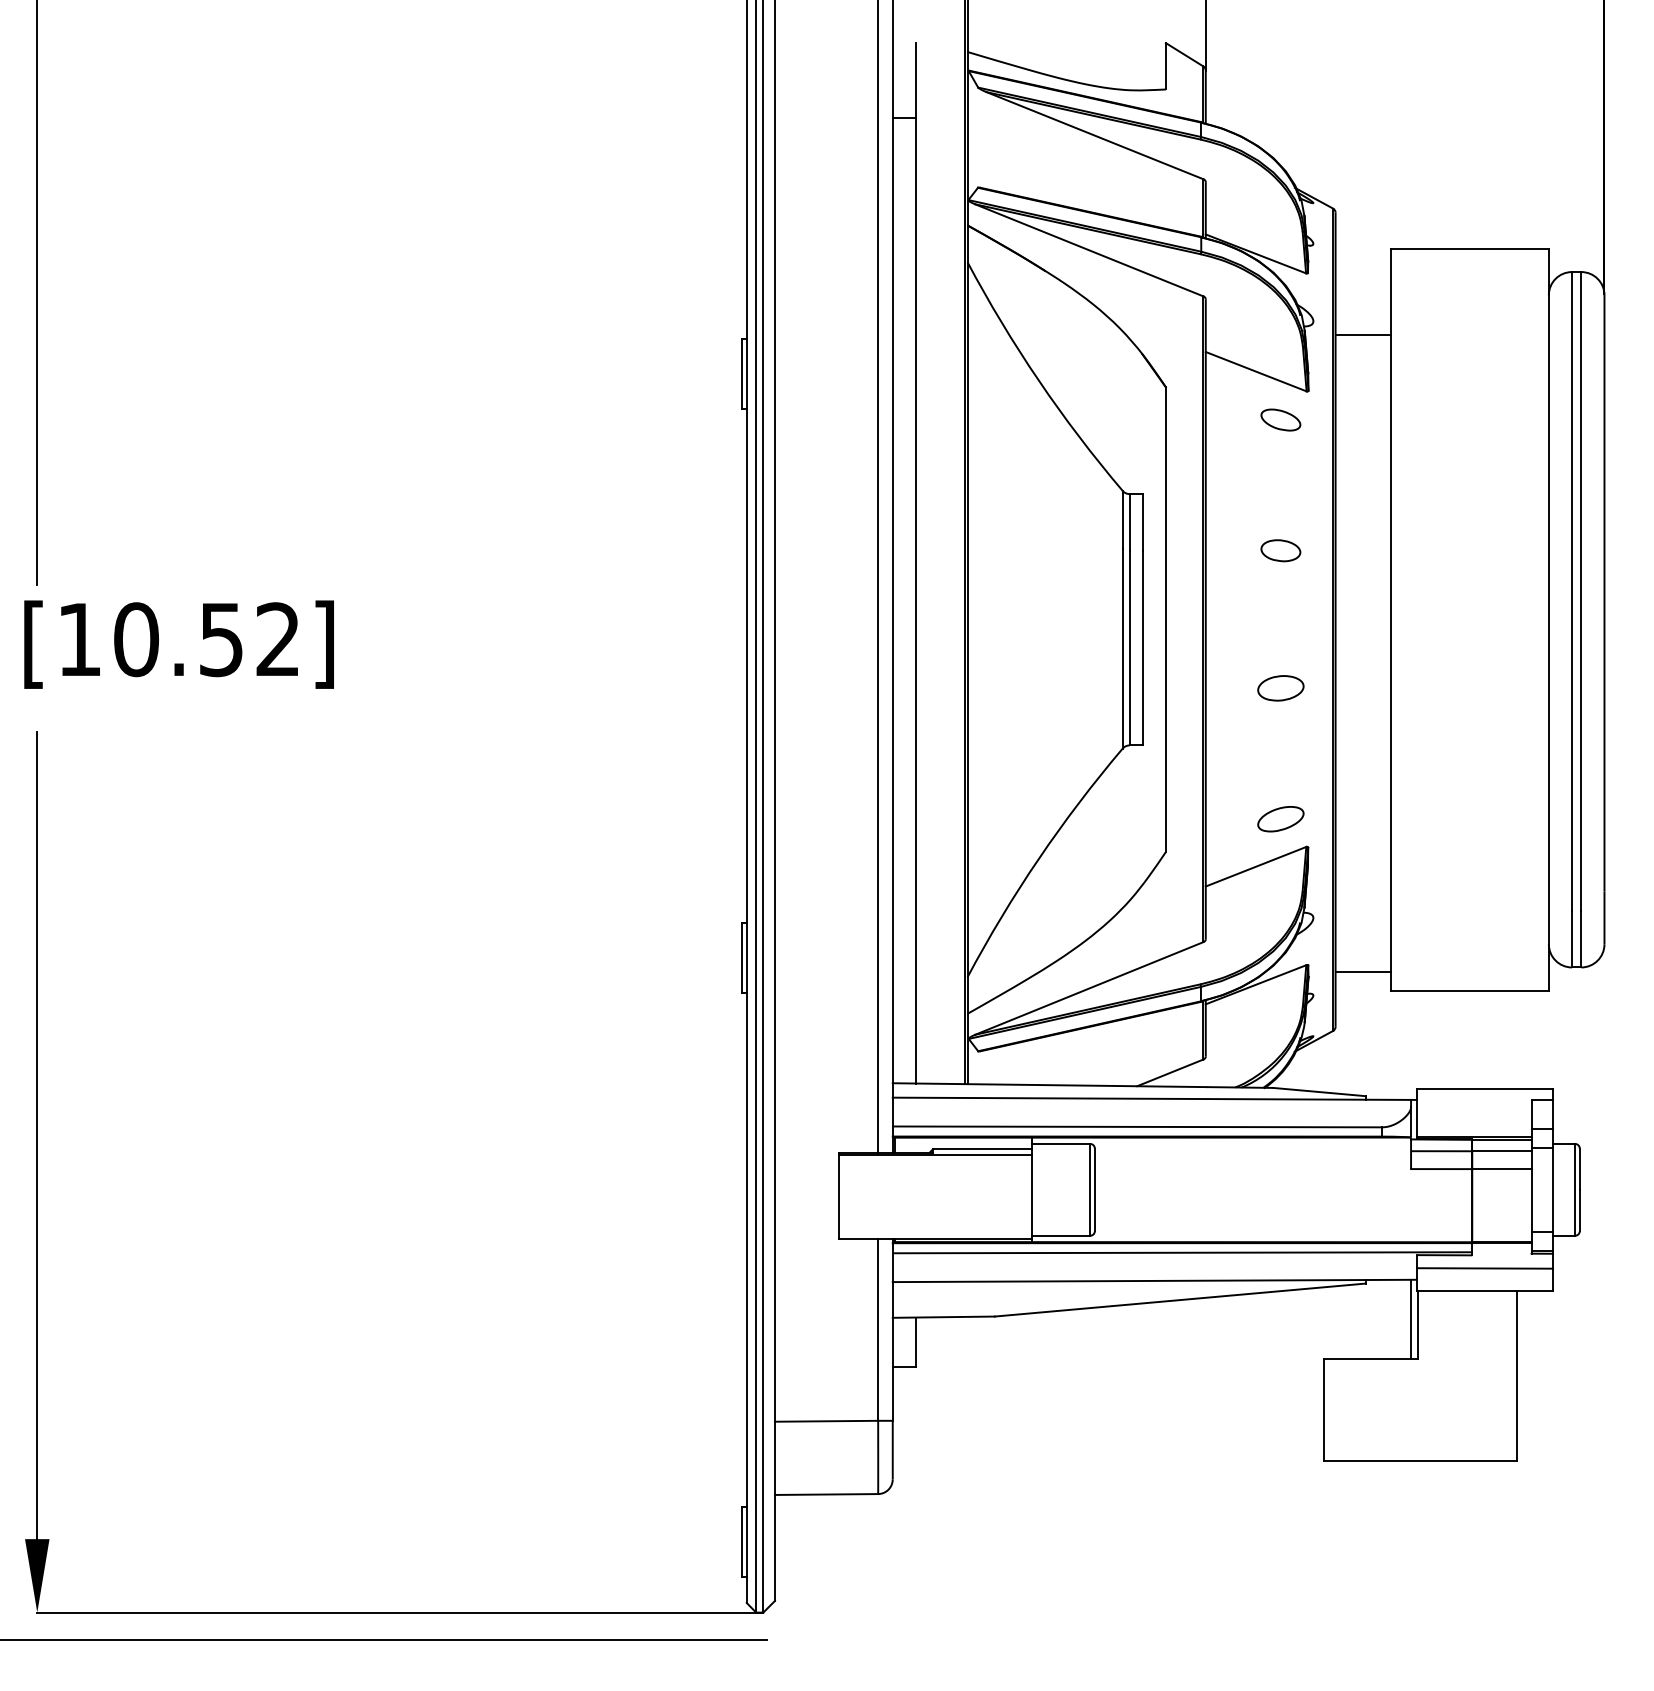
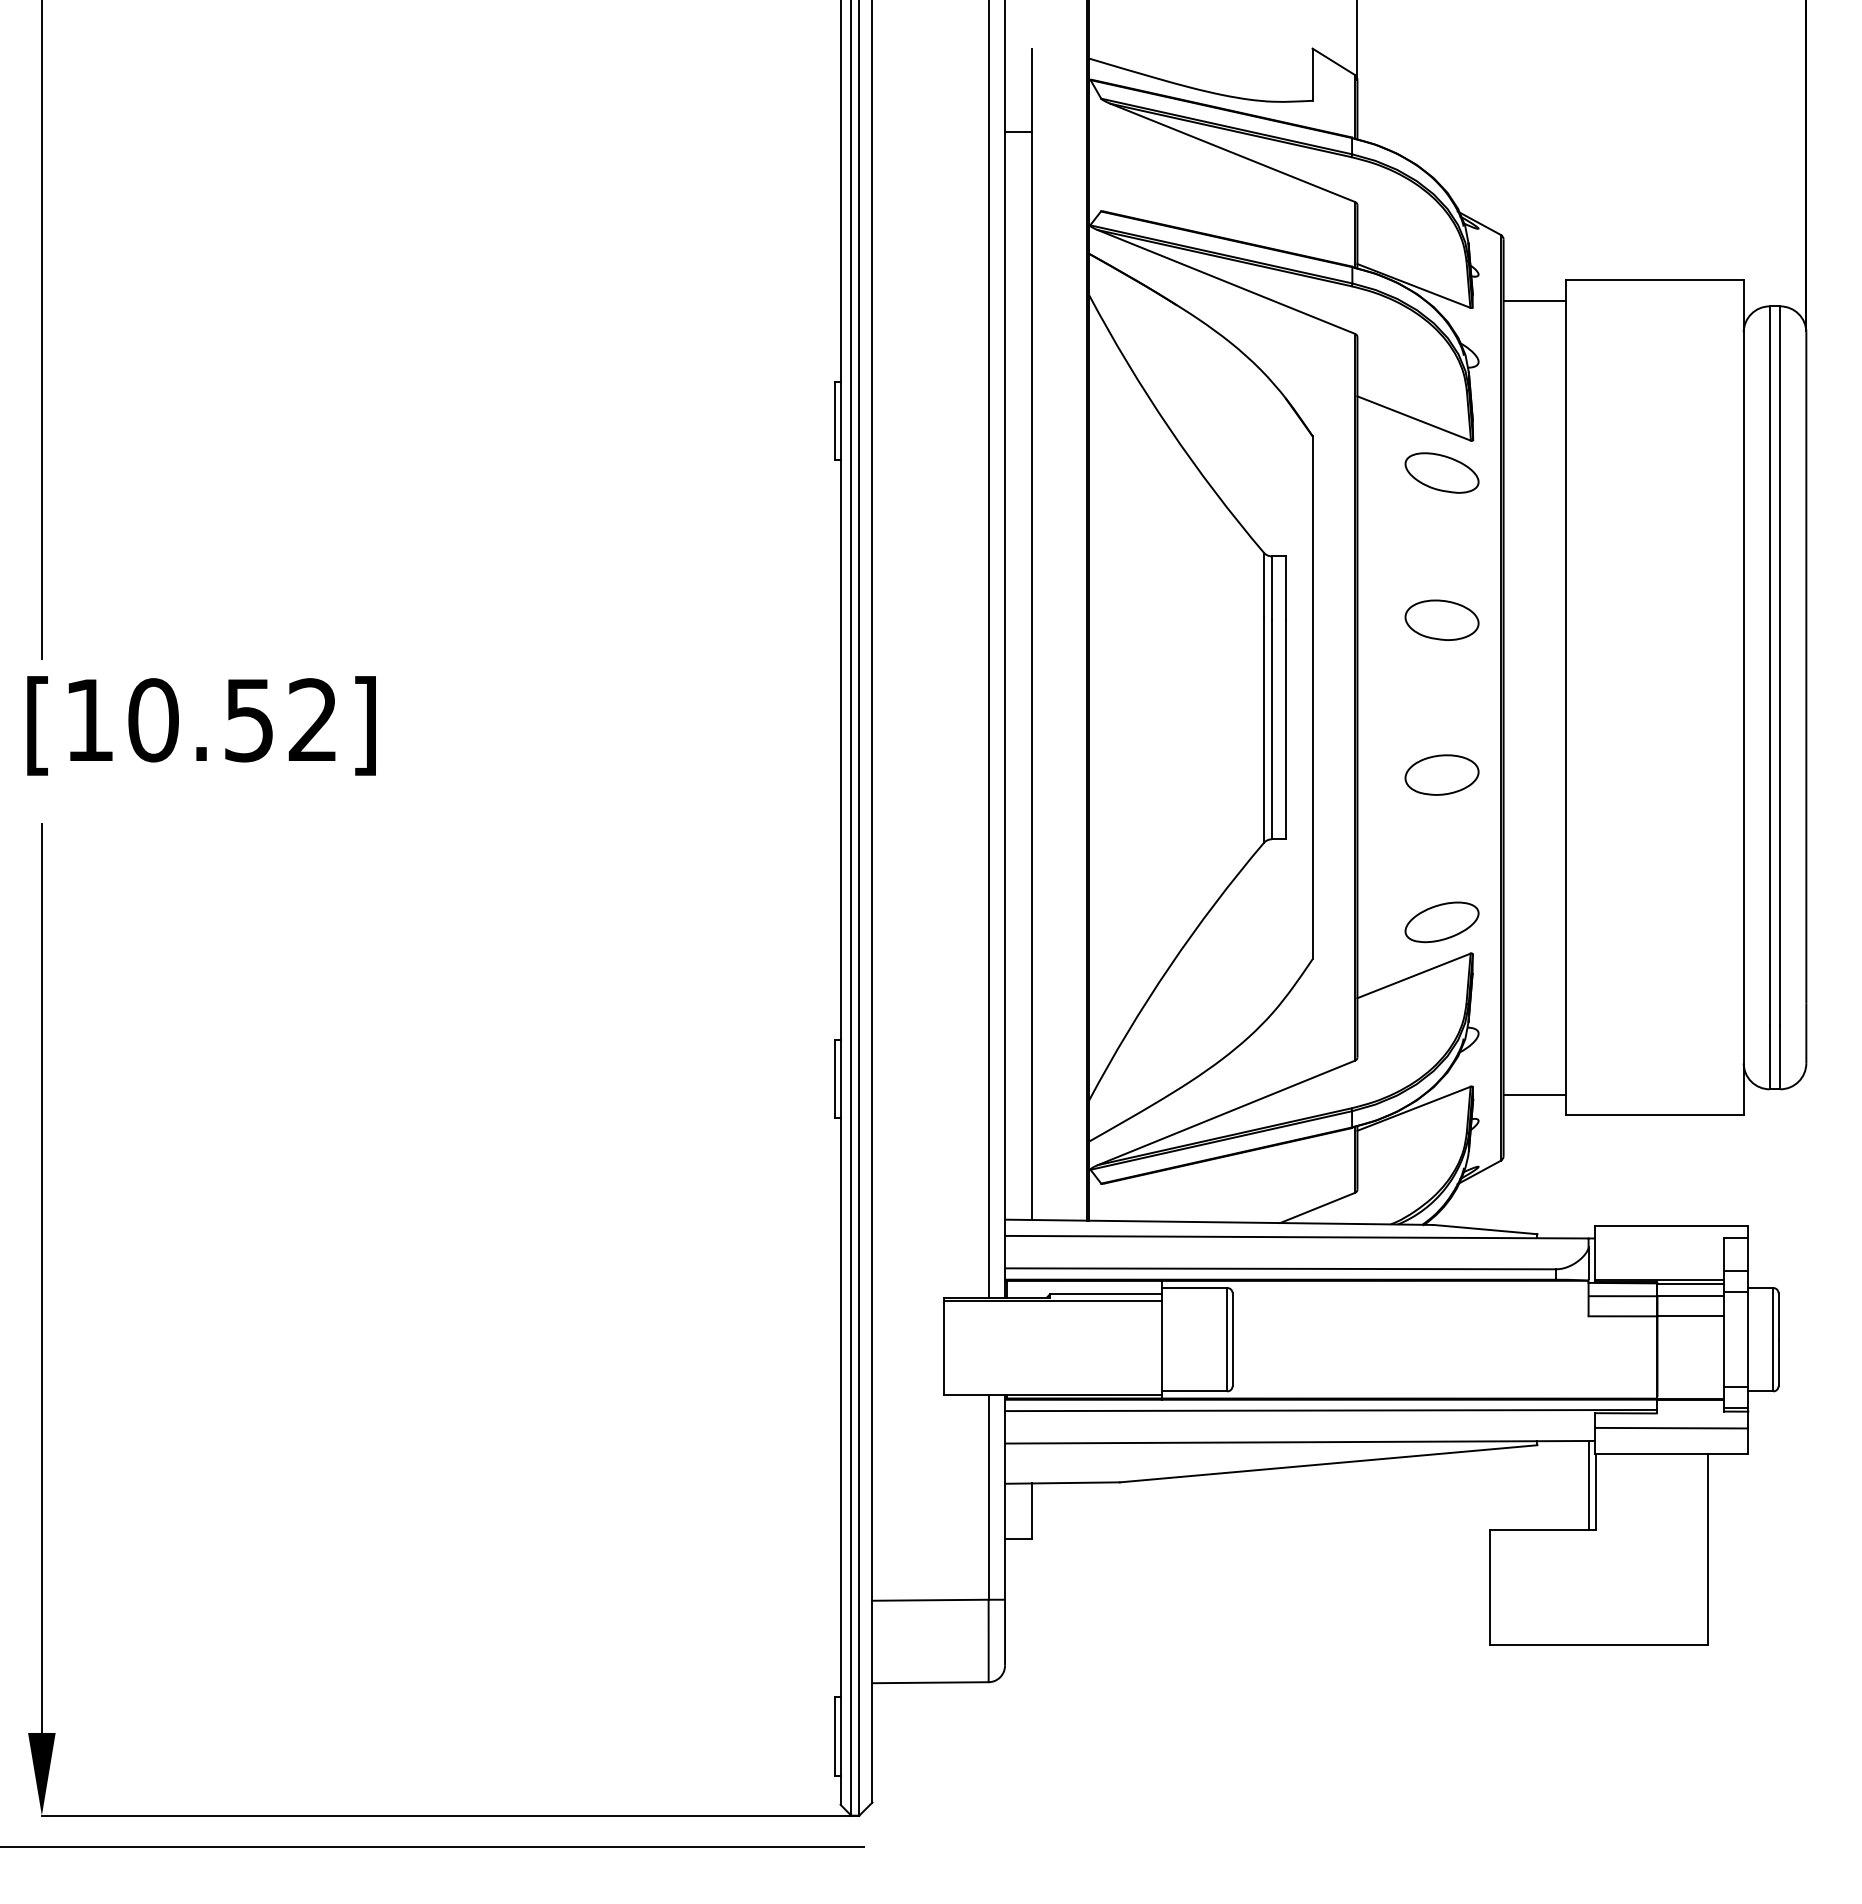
line: (1363, 335) -> (1534, 301), moved
part: (1280, 419) -> (1441, 472), size x1.67
part: (1280, 550) -> (1441, 619), size x1.67
part: (1280, 687) -> (1441, 774), size x1.43
part: (1280, 819) -> (1441, 922), size x1.43

